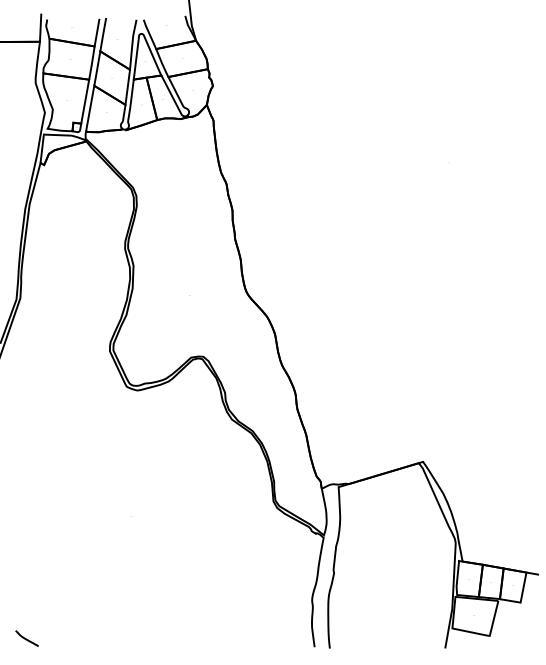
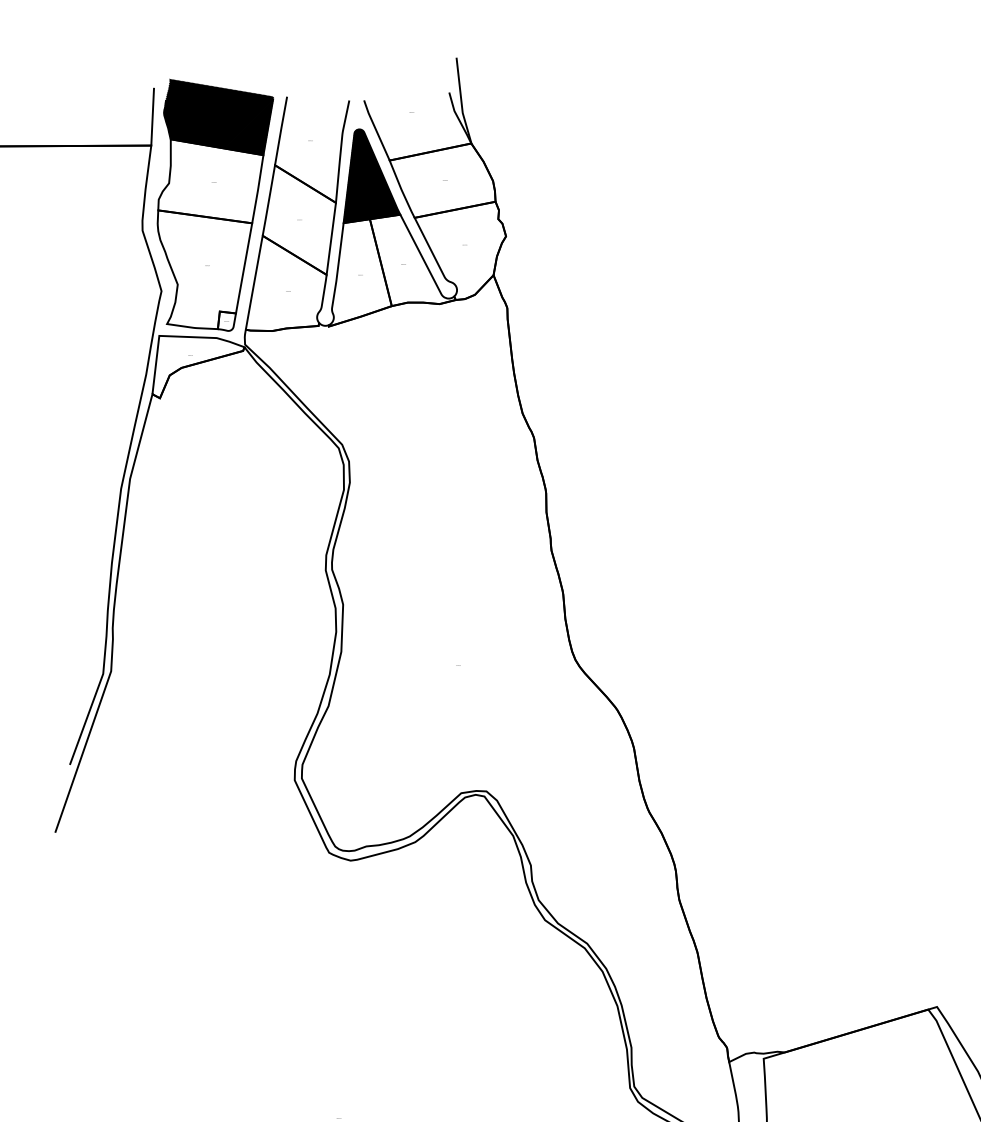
hatch: (72, 27) -> (217, 116), added
hatch: (147, 56) -> (371, 175), added

